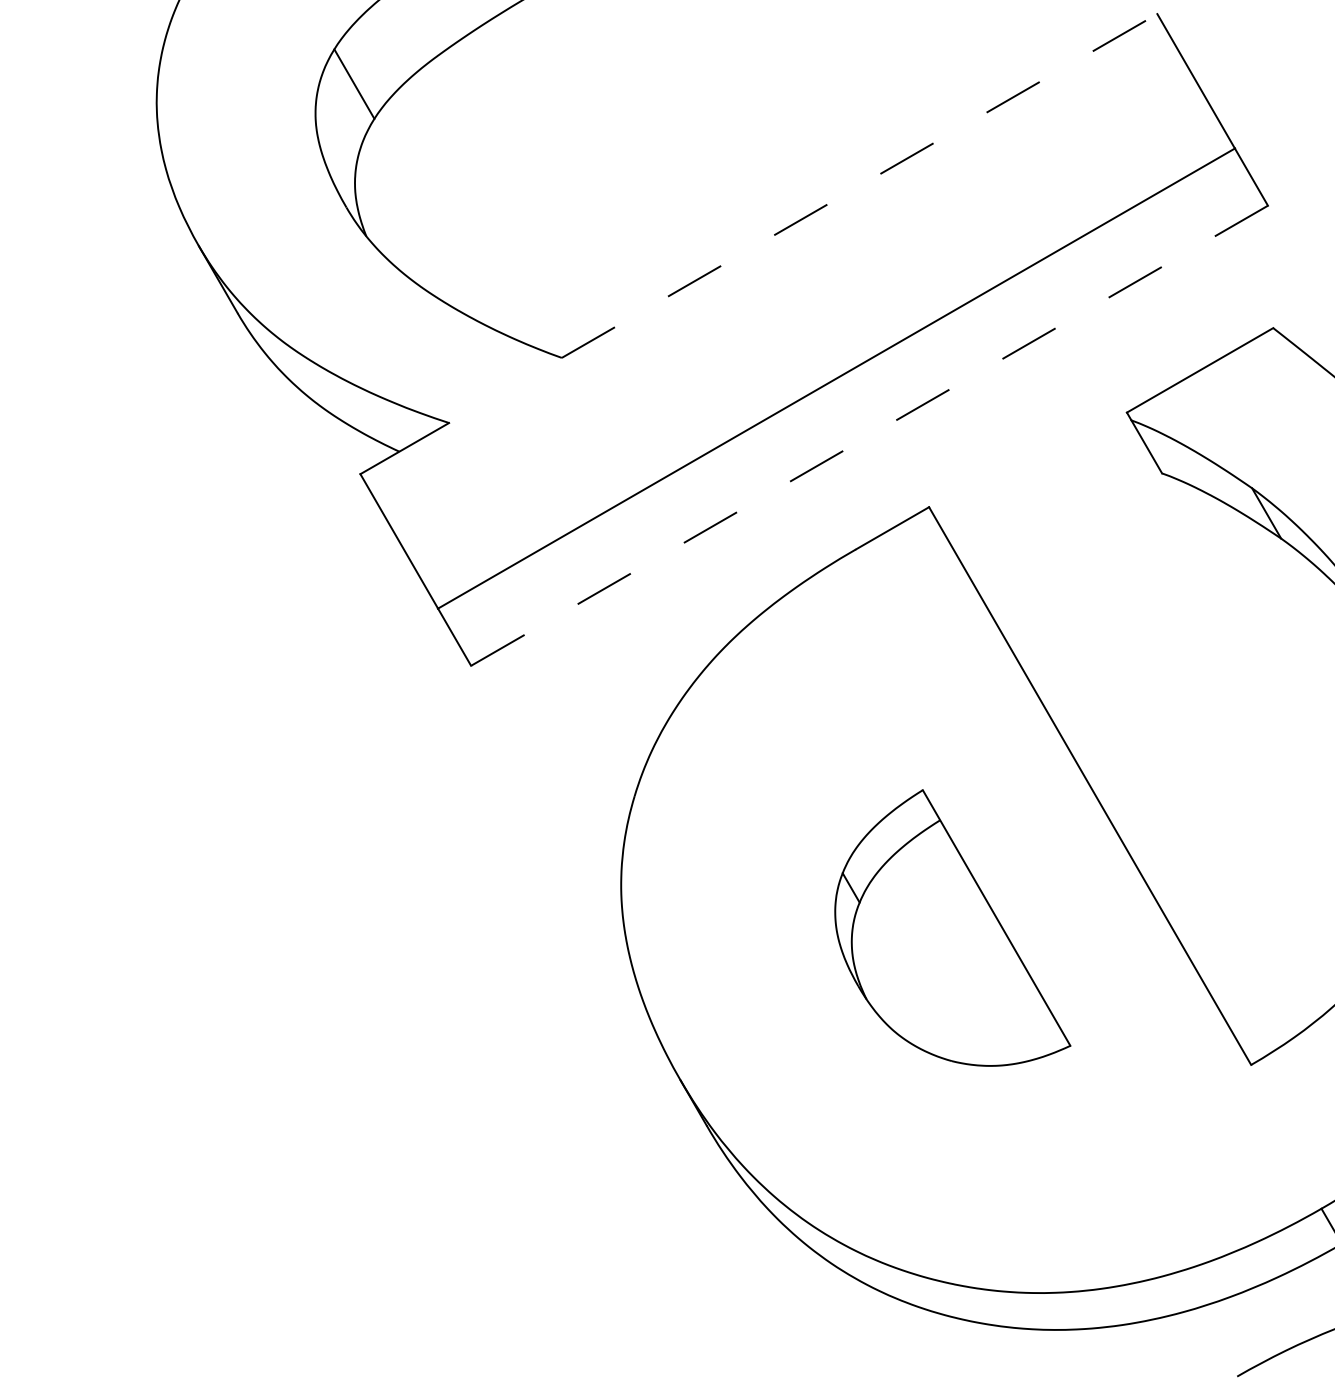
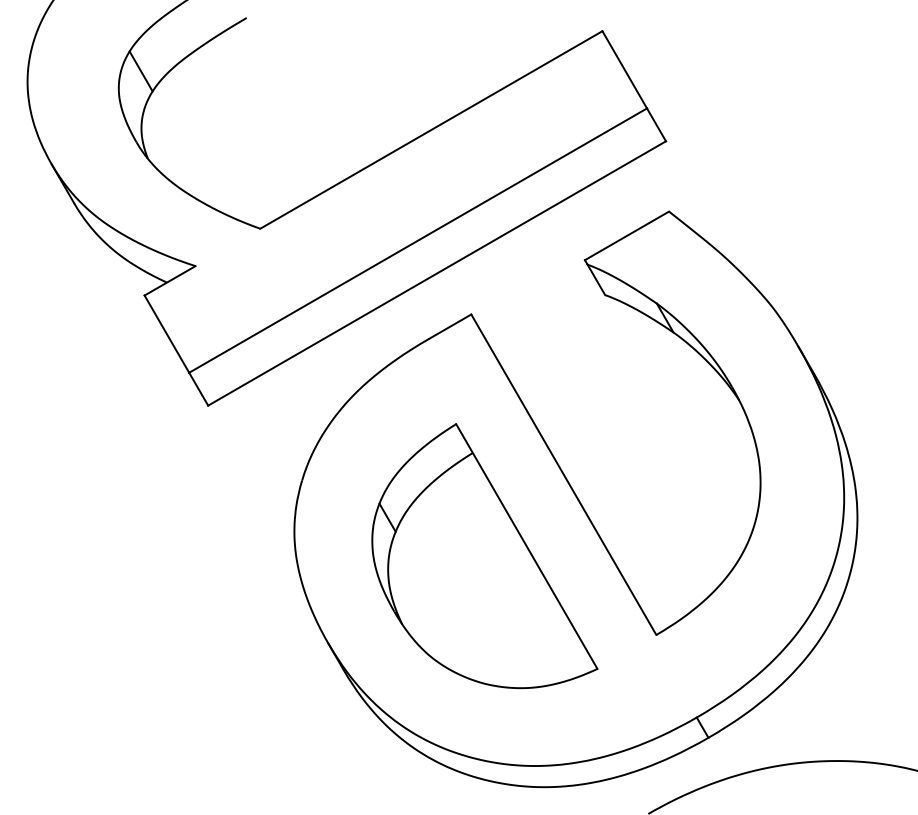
line: (859, 185) -> (431, 129), dashed -> solid
line: (868, 435) -> (436, 273), dashed -> solid
part: (952, 928) -> (484, 556), size x1.67

